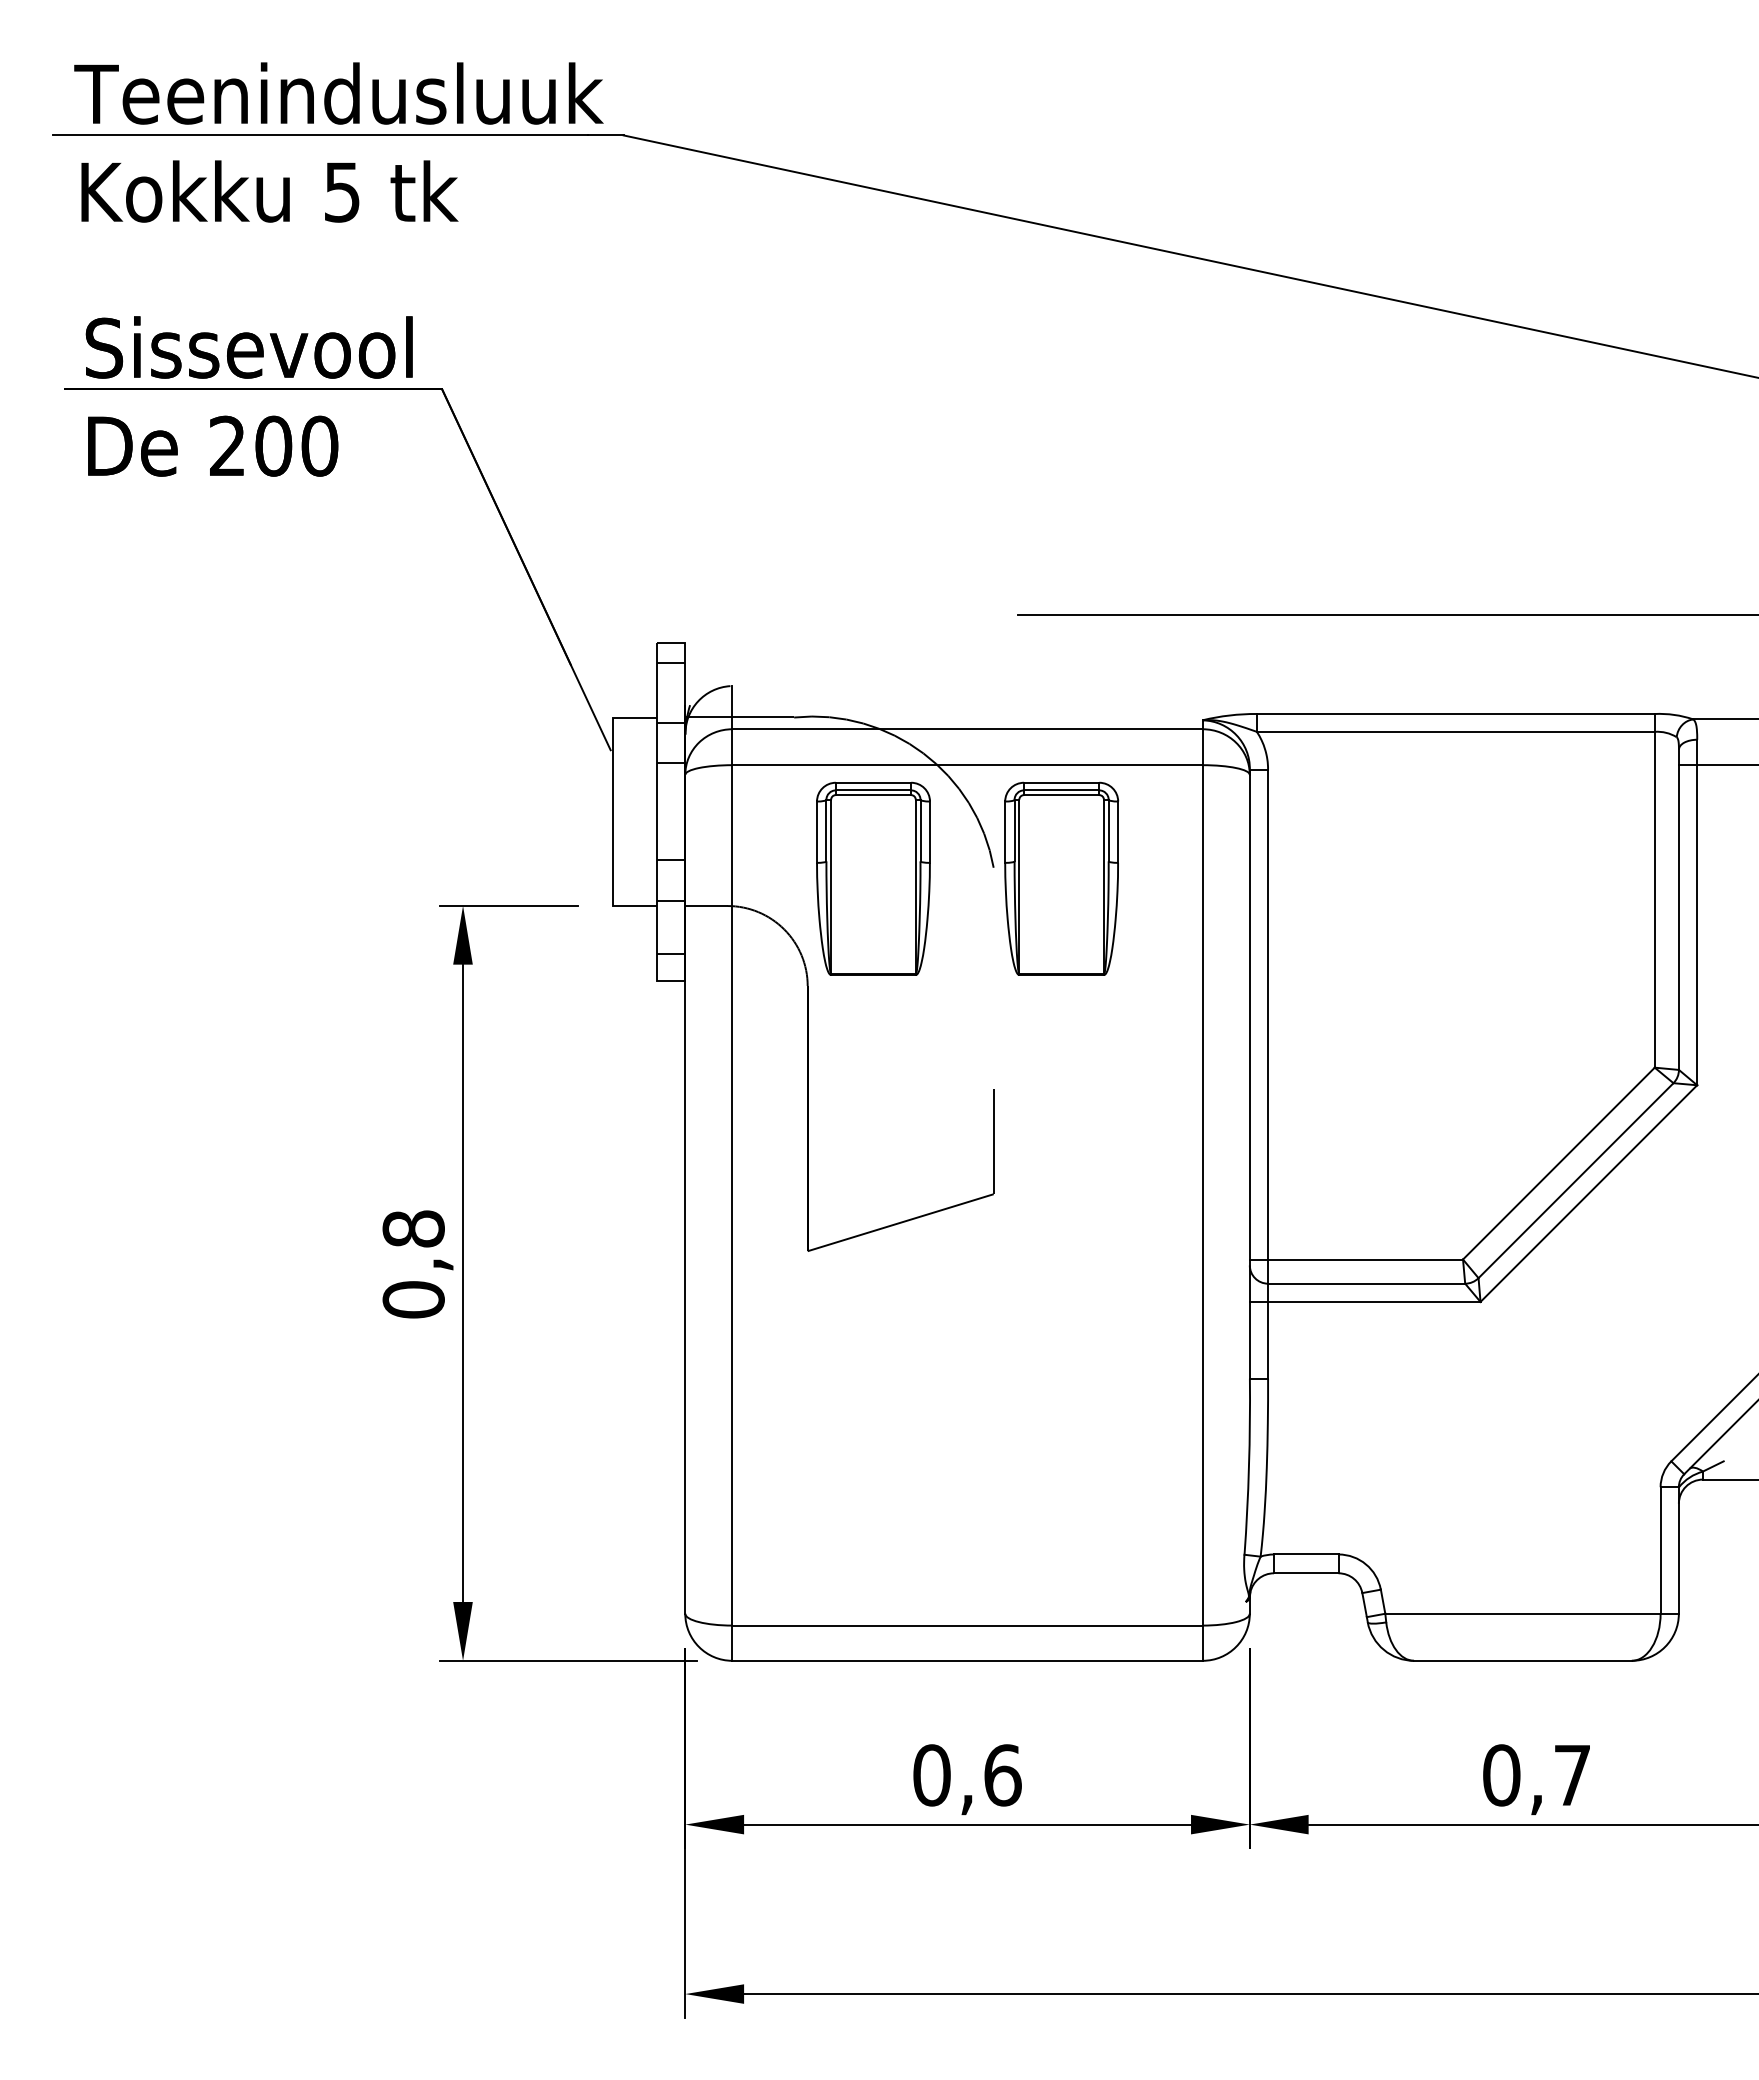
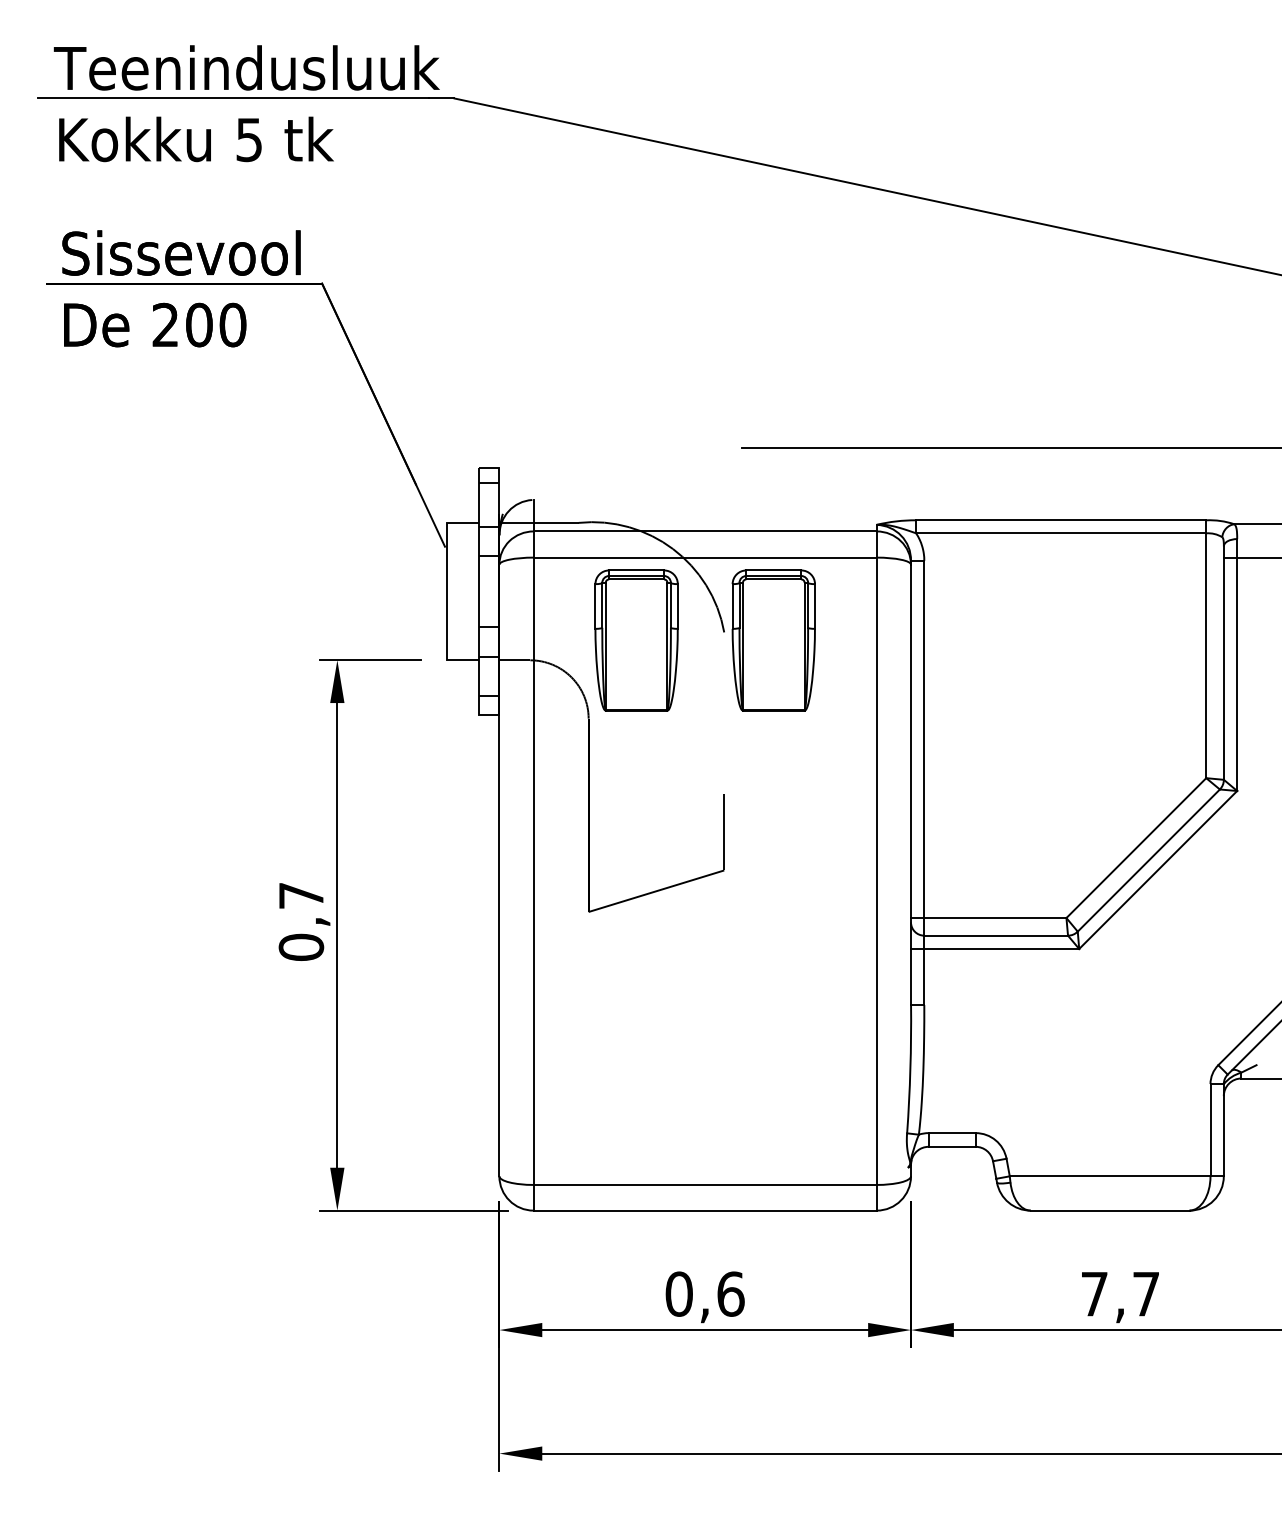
text: (413, 1228) -> (301, 895), 0,8 -> 0,7
text: (1501, 1775) -> (1094, 1294), 0,7 -> 7,7

